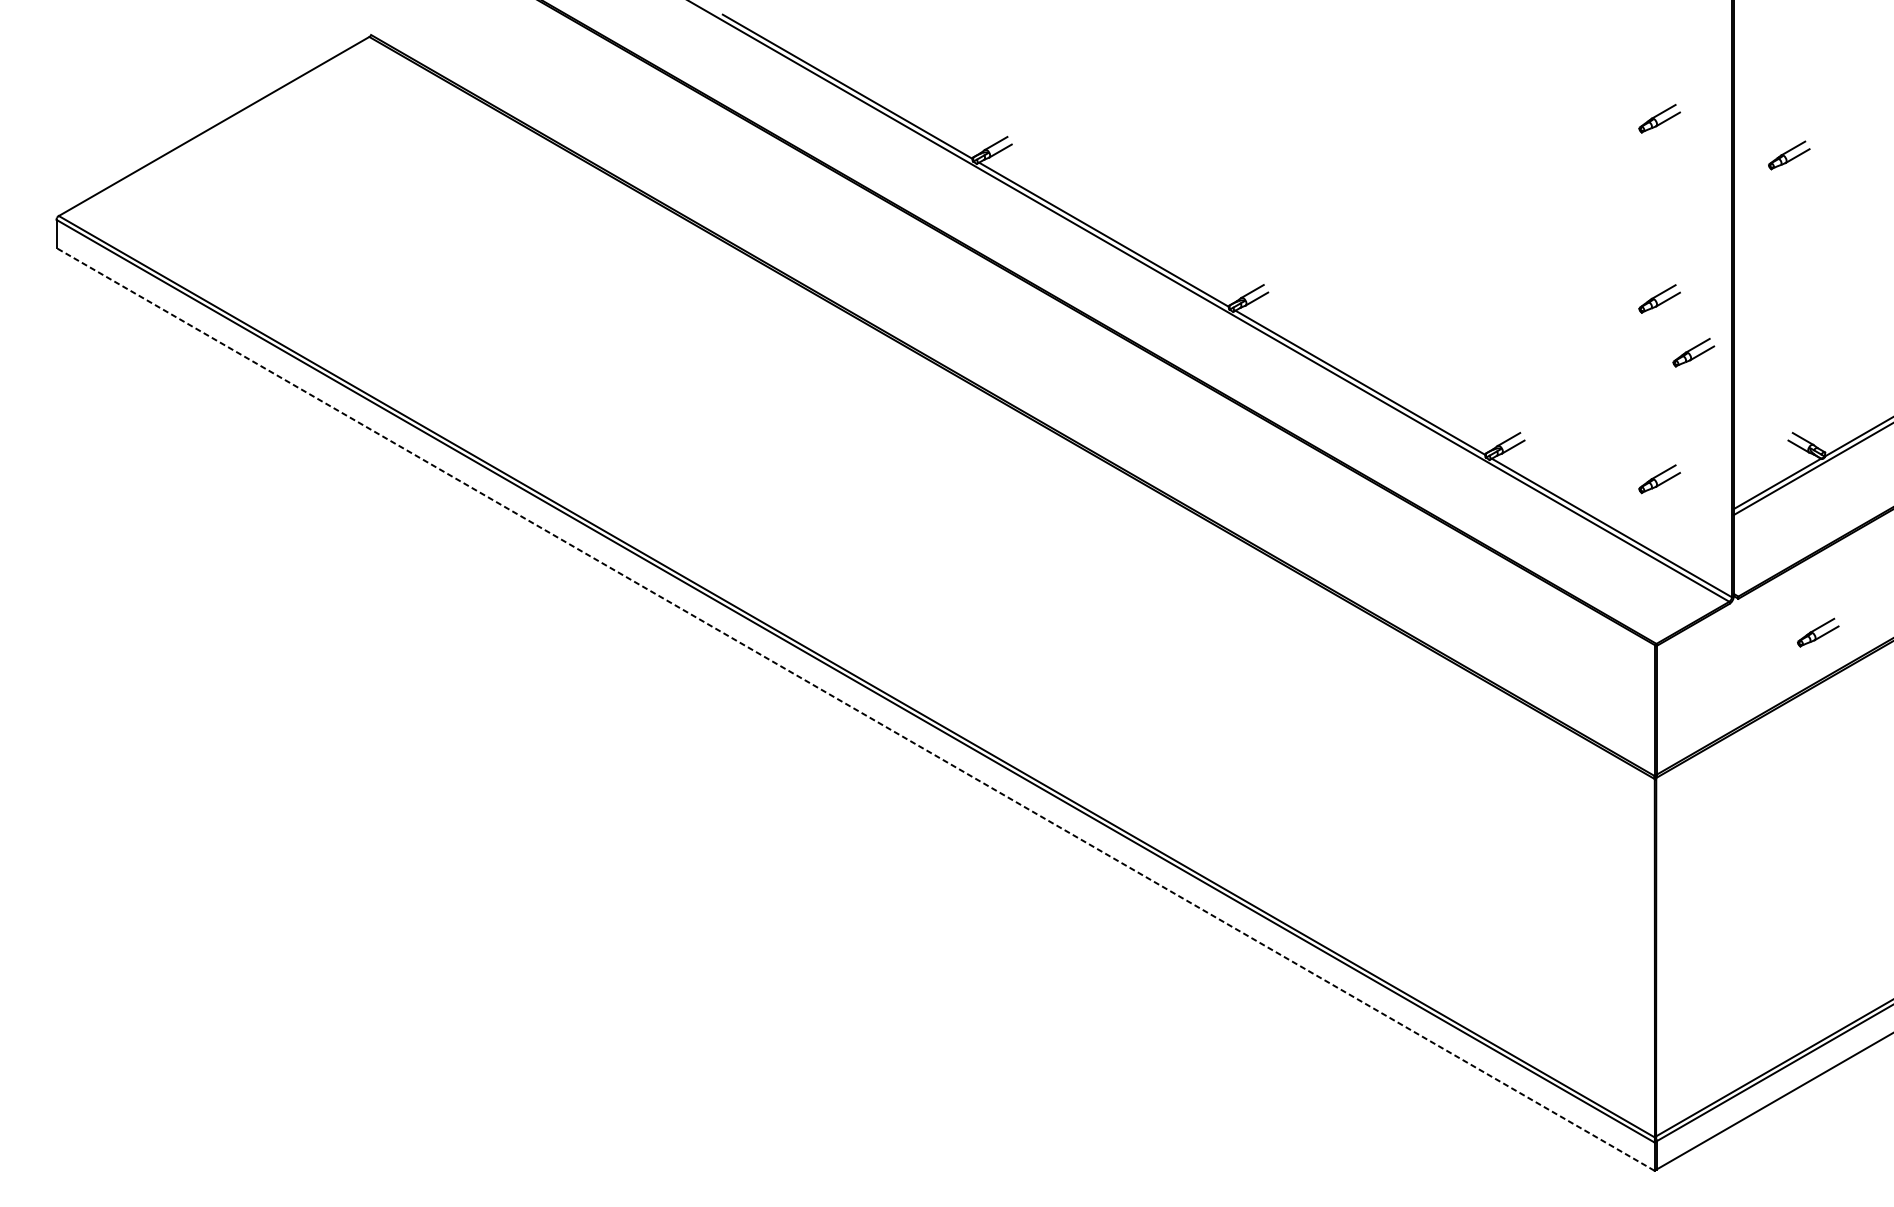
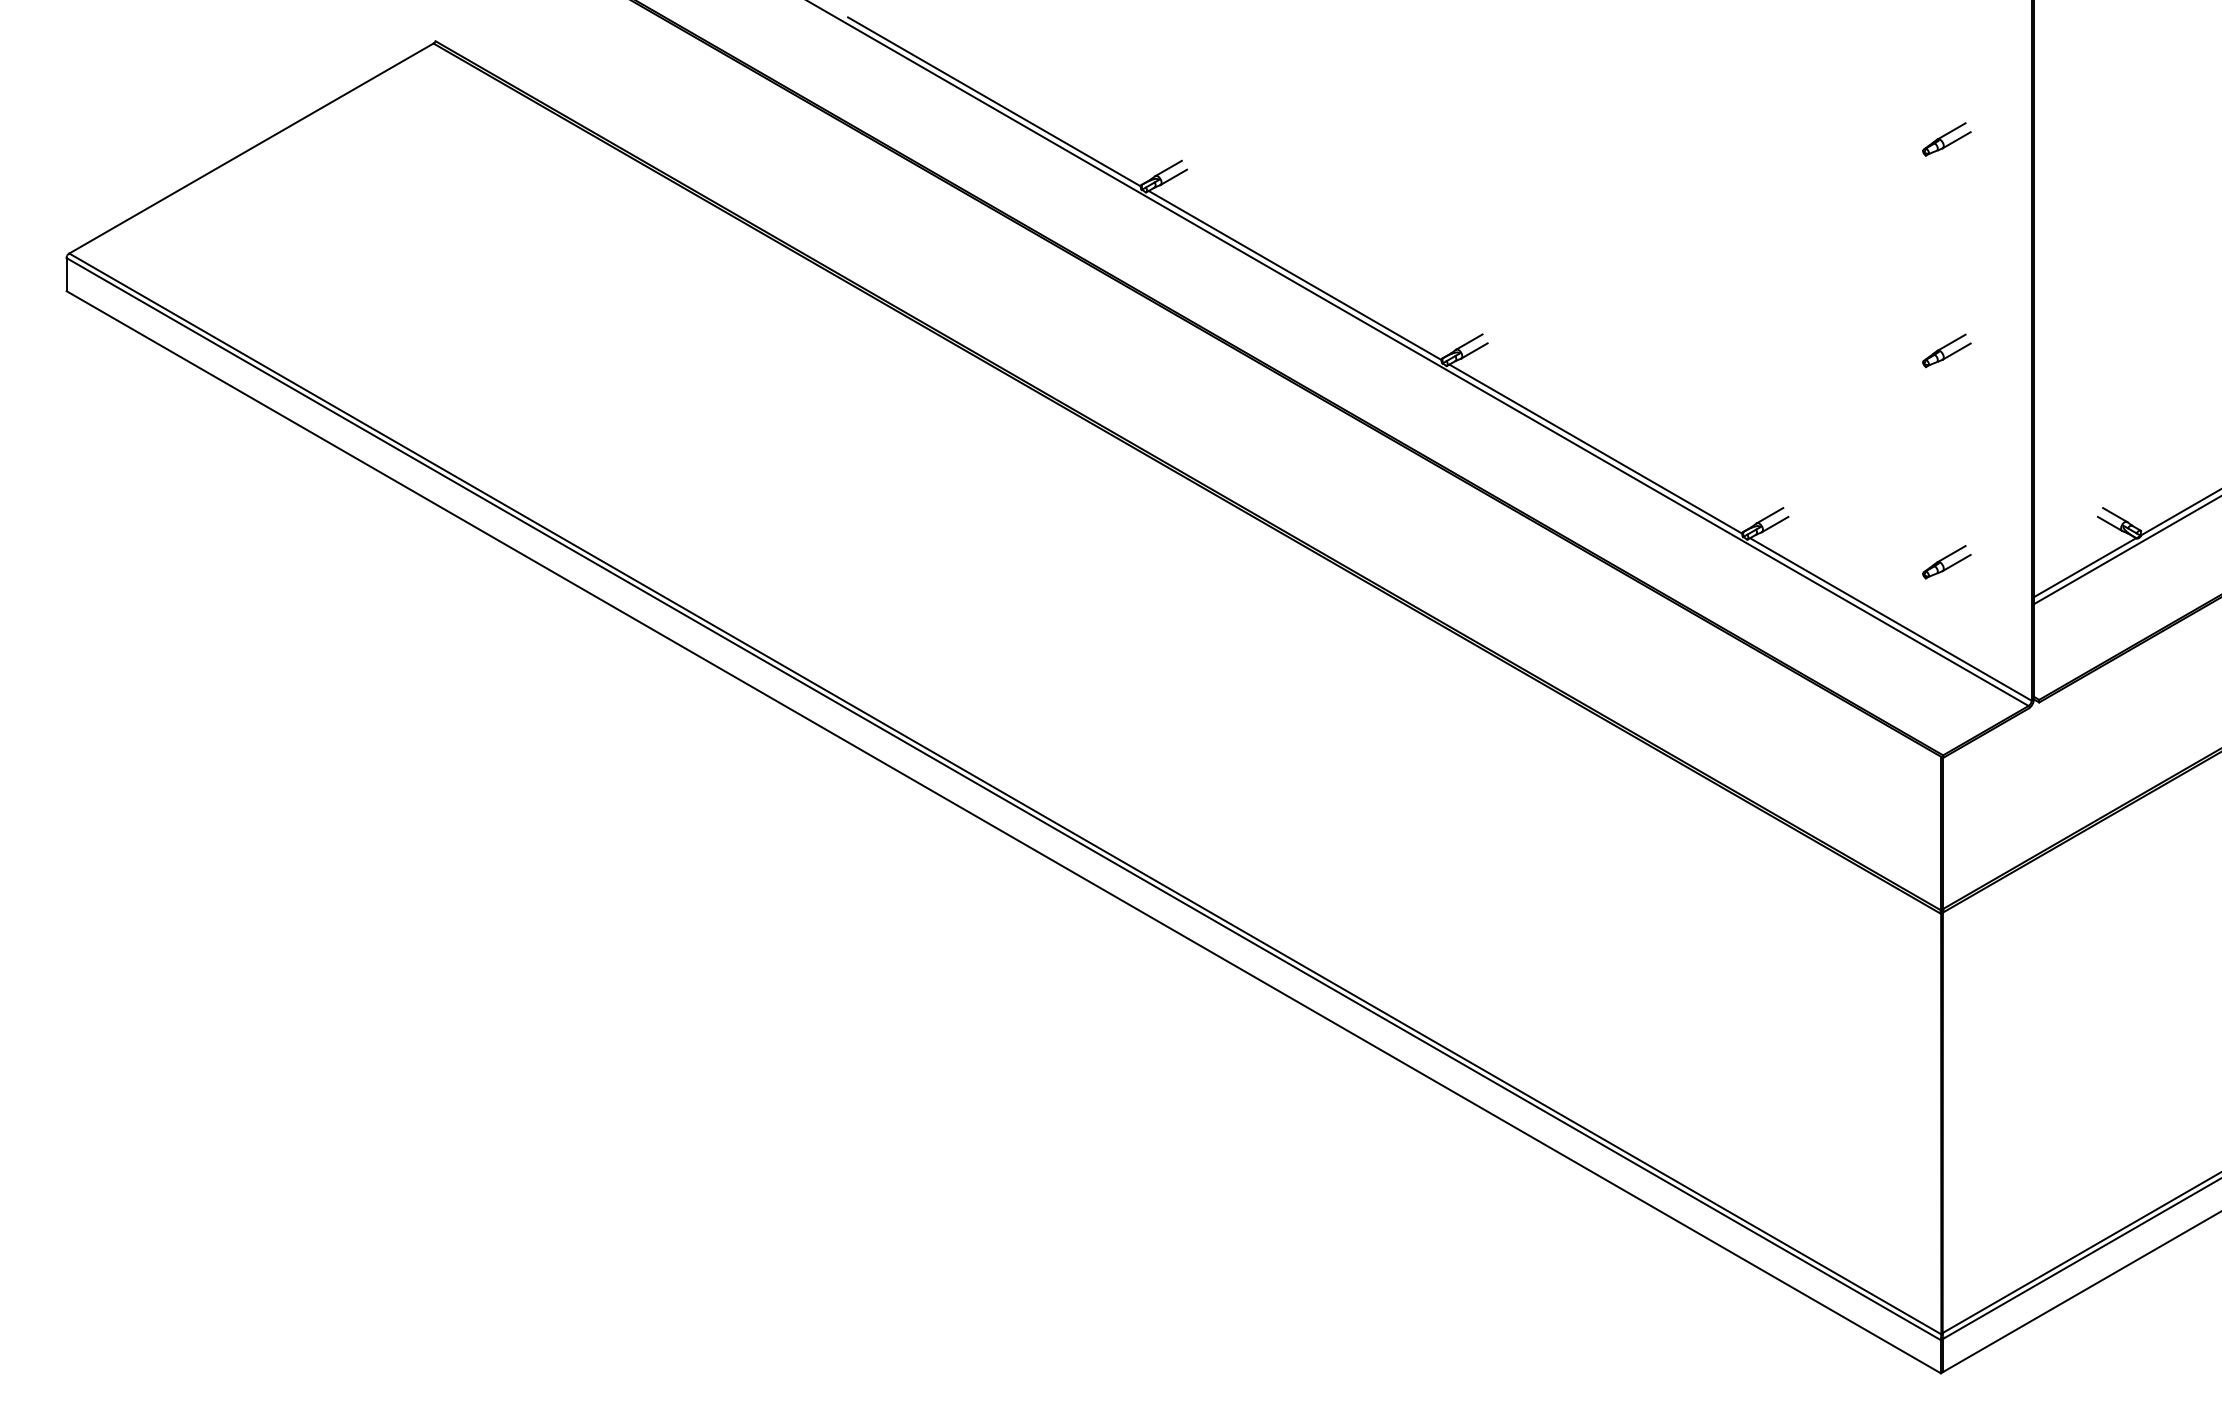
part: (1788, 155) -> (2098, 182), removed
part: (1693, 352) -> (1986, 413), removed
part: (1817, 632) -> (2132, 742), removed
line: (855, 709) -> (1003, 832), dashed -> solid

